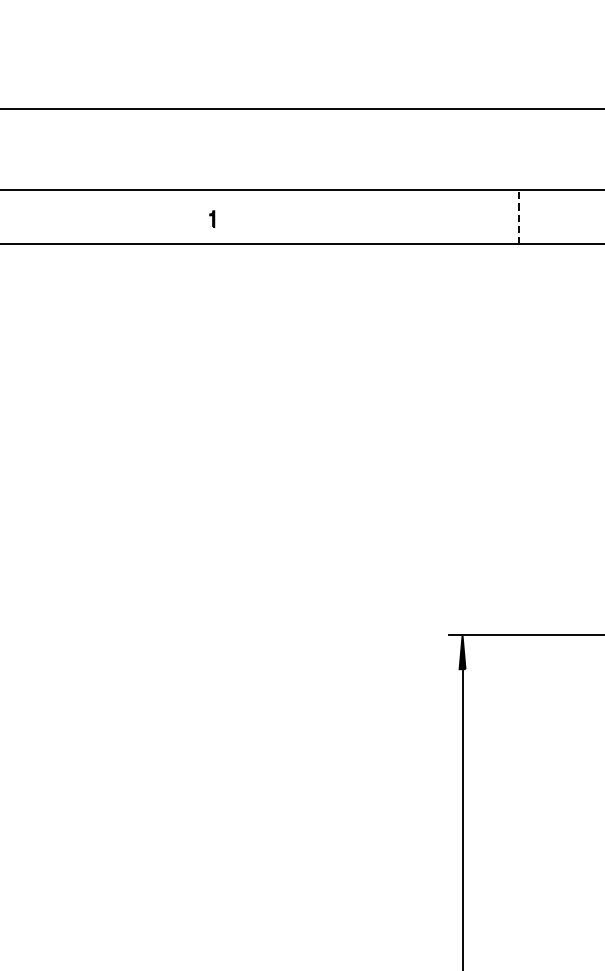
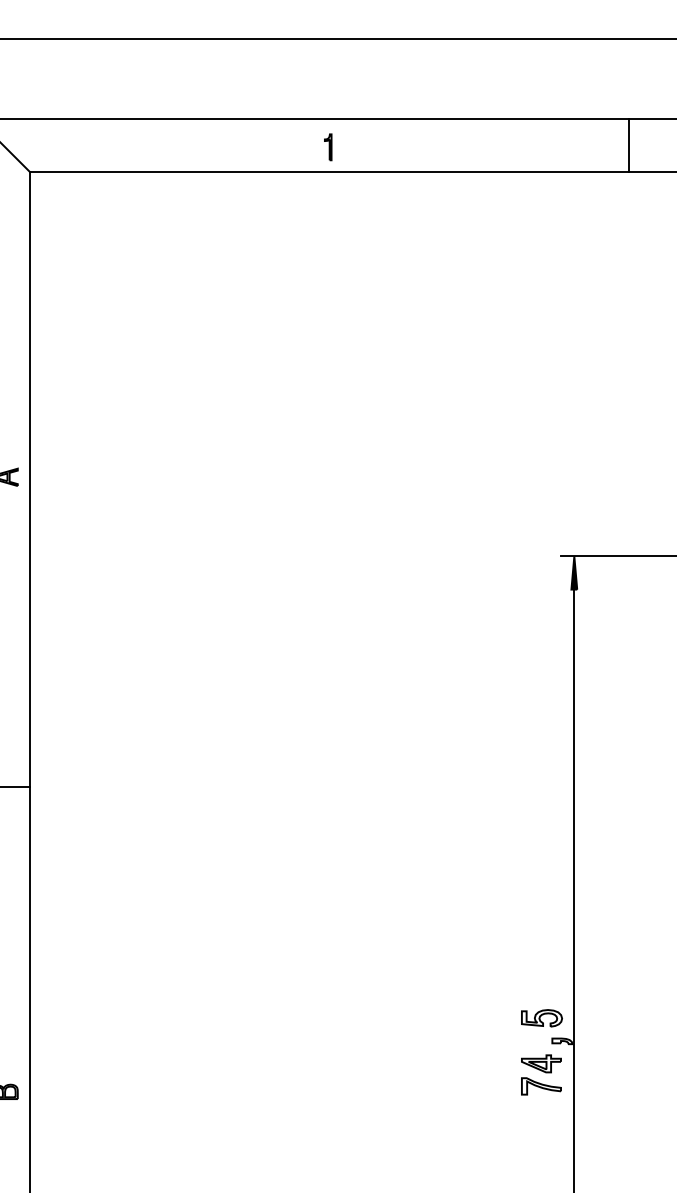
line: (518, 217) -> (629, 145), dashed -> solid
part: (212, 219) -> (328, 147), size x1.67

